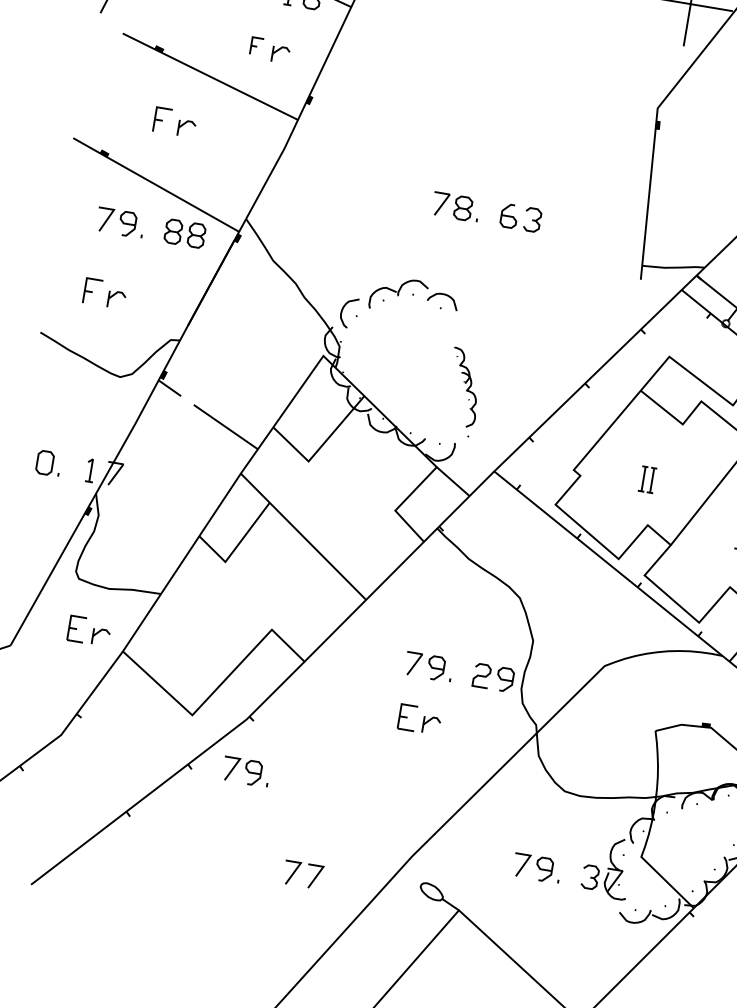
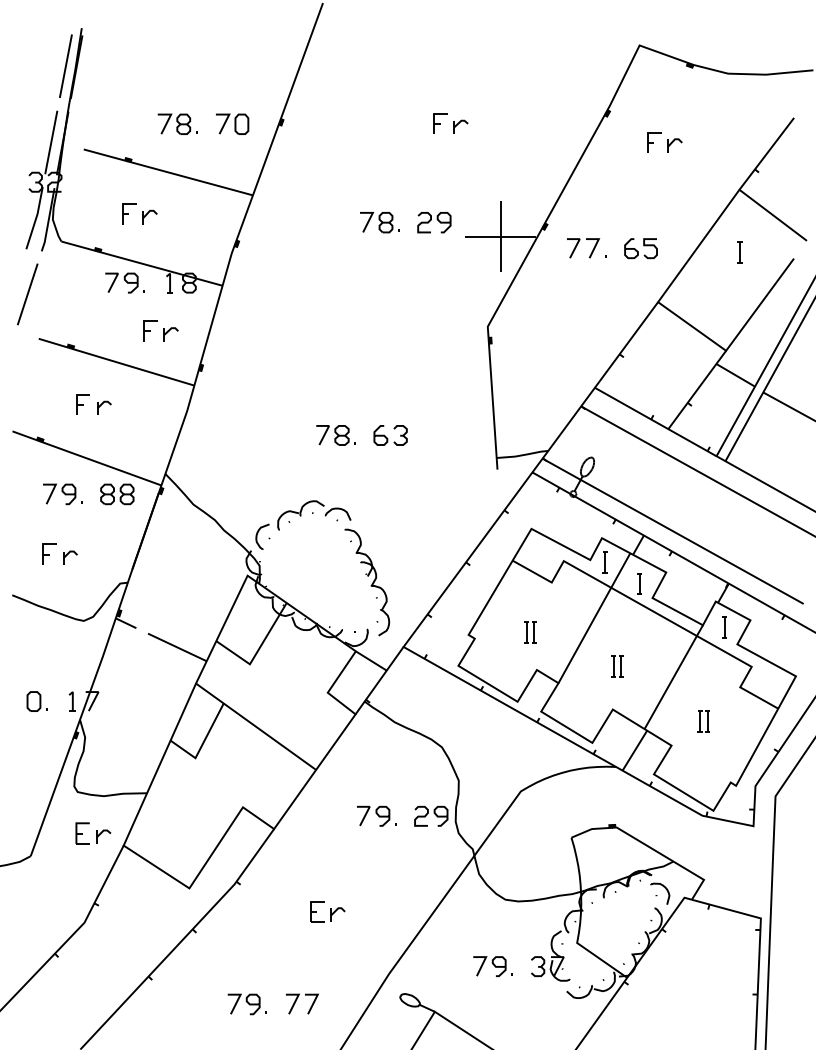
part: (256, 45) -> (150, 330), size x1.43
part: (464, 387) -> (367, 582), size x1.67
part: (419, 719) -> (327, 911), moved
part: (245, 771) -> (246, 1004), moved

